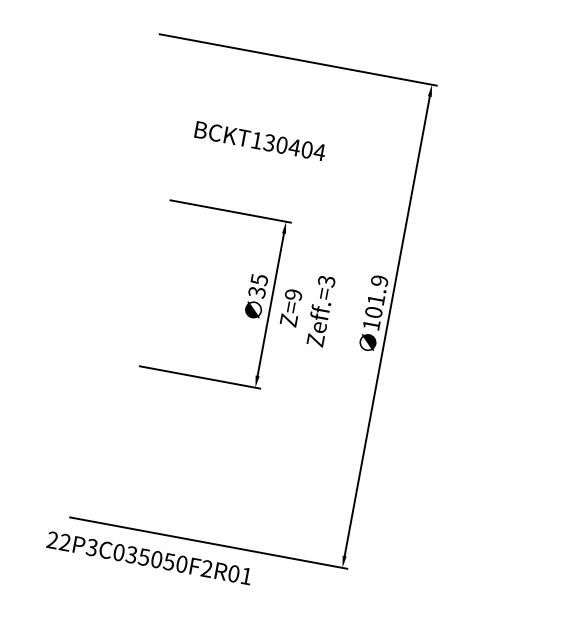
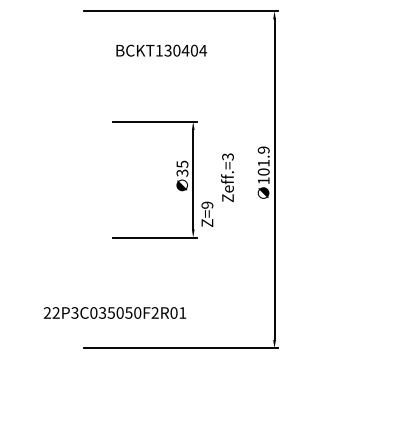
text: (260, 140) -> (161, 50), moved
text: (291, 306) -> (207, 213), moved
text: (148, 557) -> (114, 312), moved

